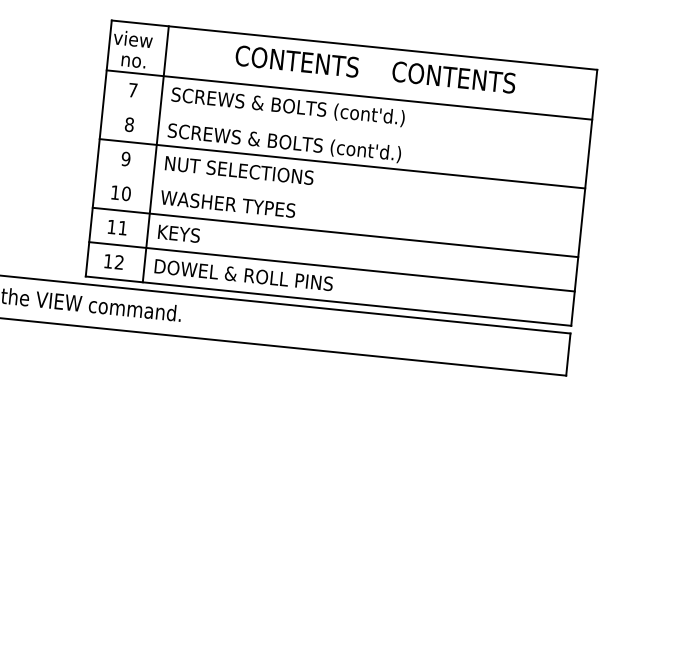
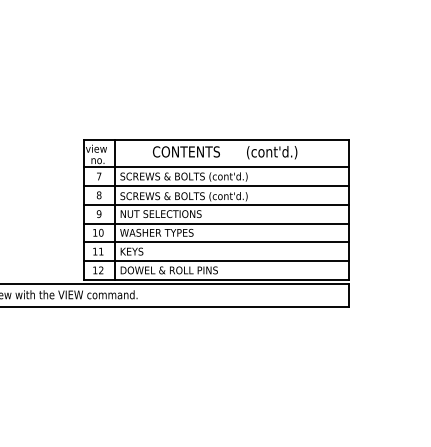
text: (452, 78) -> (271, 152), CONTENTS -> (cont'd.)
line: (345, 128) -> (216, 185), added
line: (338, 198) -> (216, 223), added

